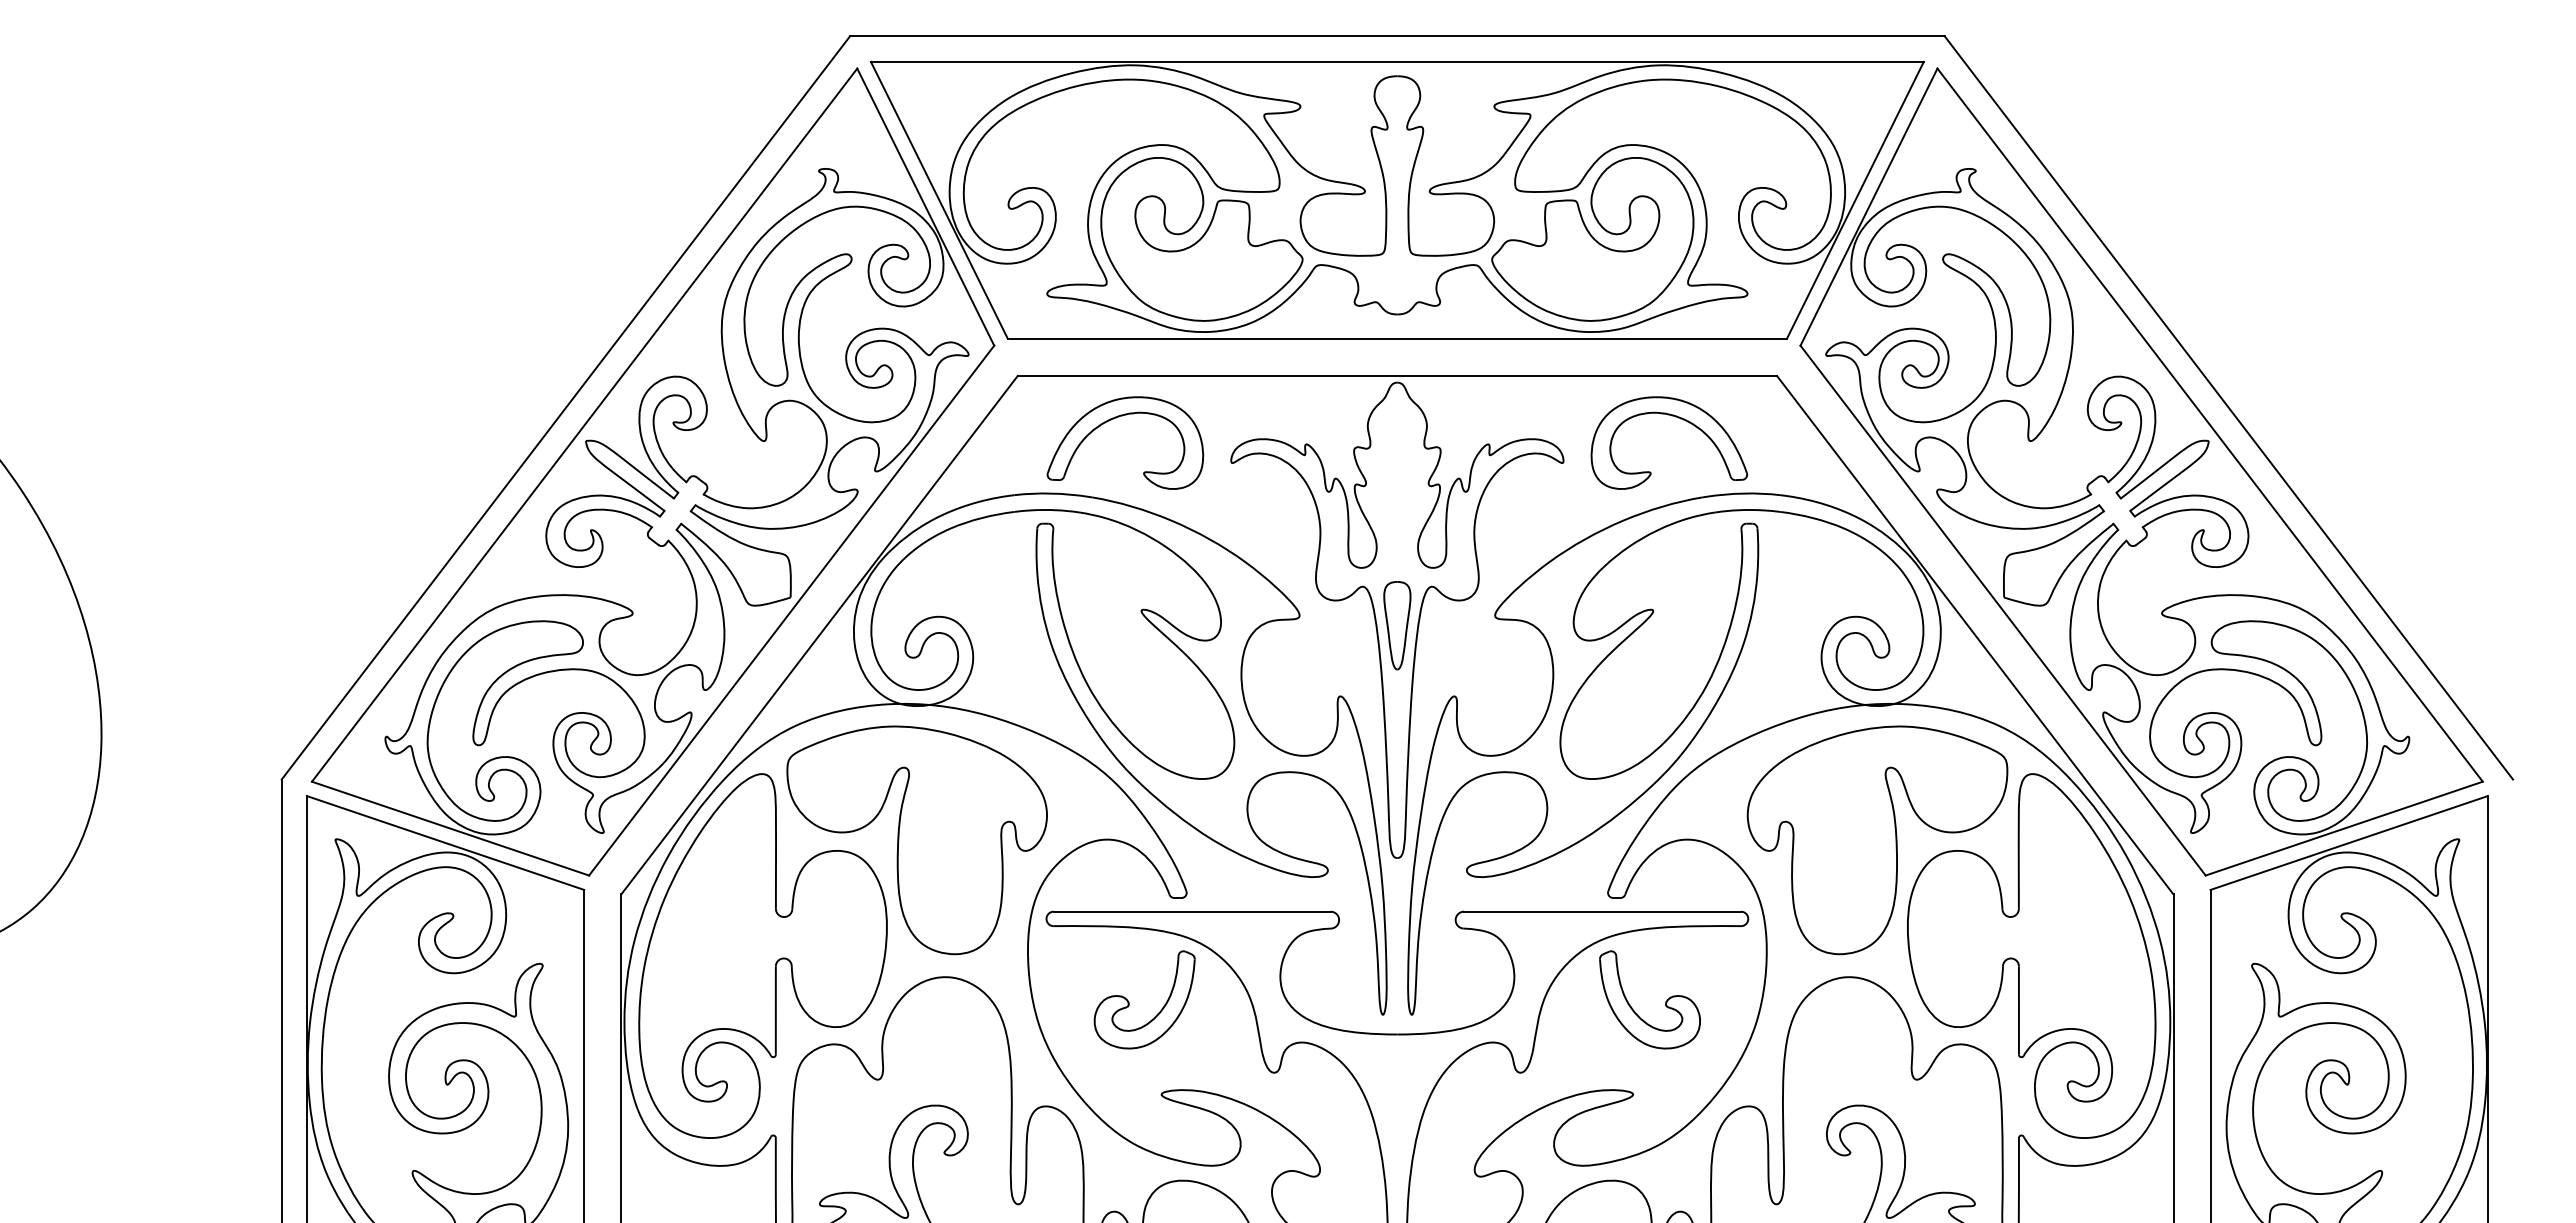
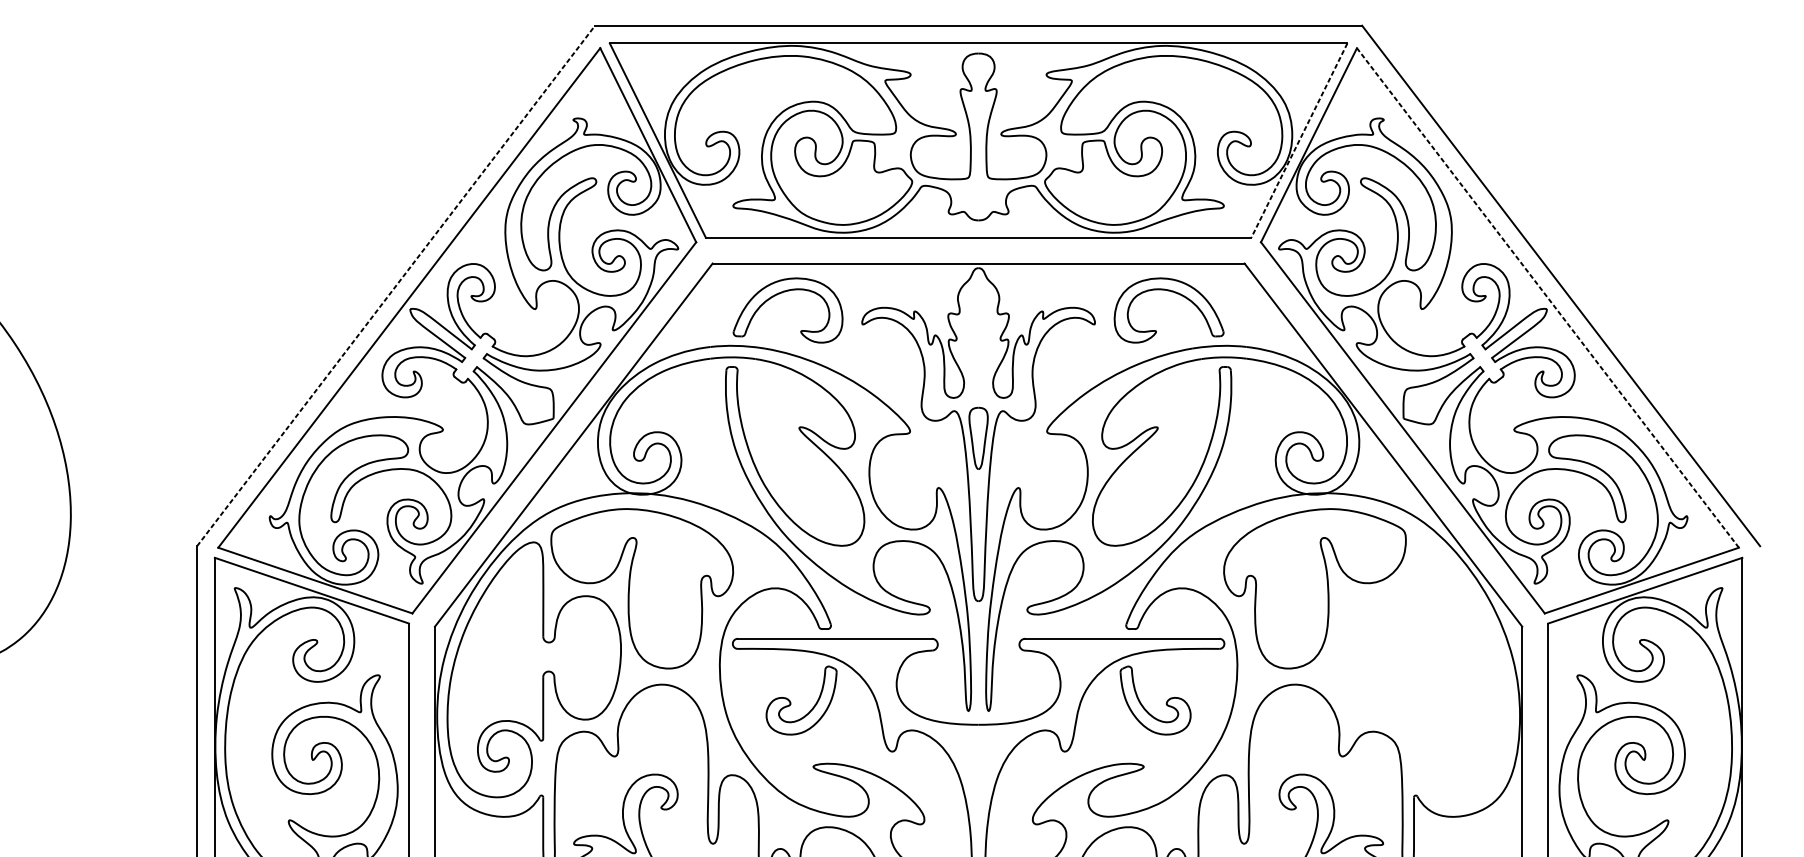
line: (1855, 200) -> (1299, 140), solid -> dashed
line: (565, 408) -> (395, 286), solid -> dashed
line: (2210, 425) -> (1548, 298), solid -> dashed
part: (2031, 955) -> (1422, 669), removed

